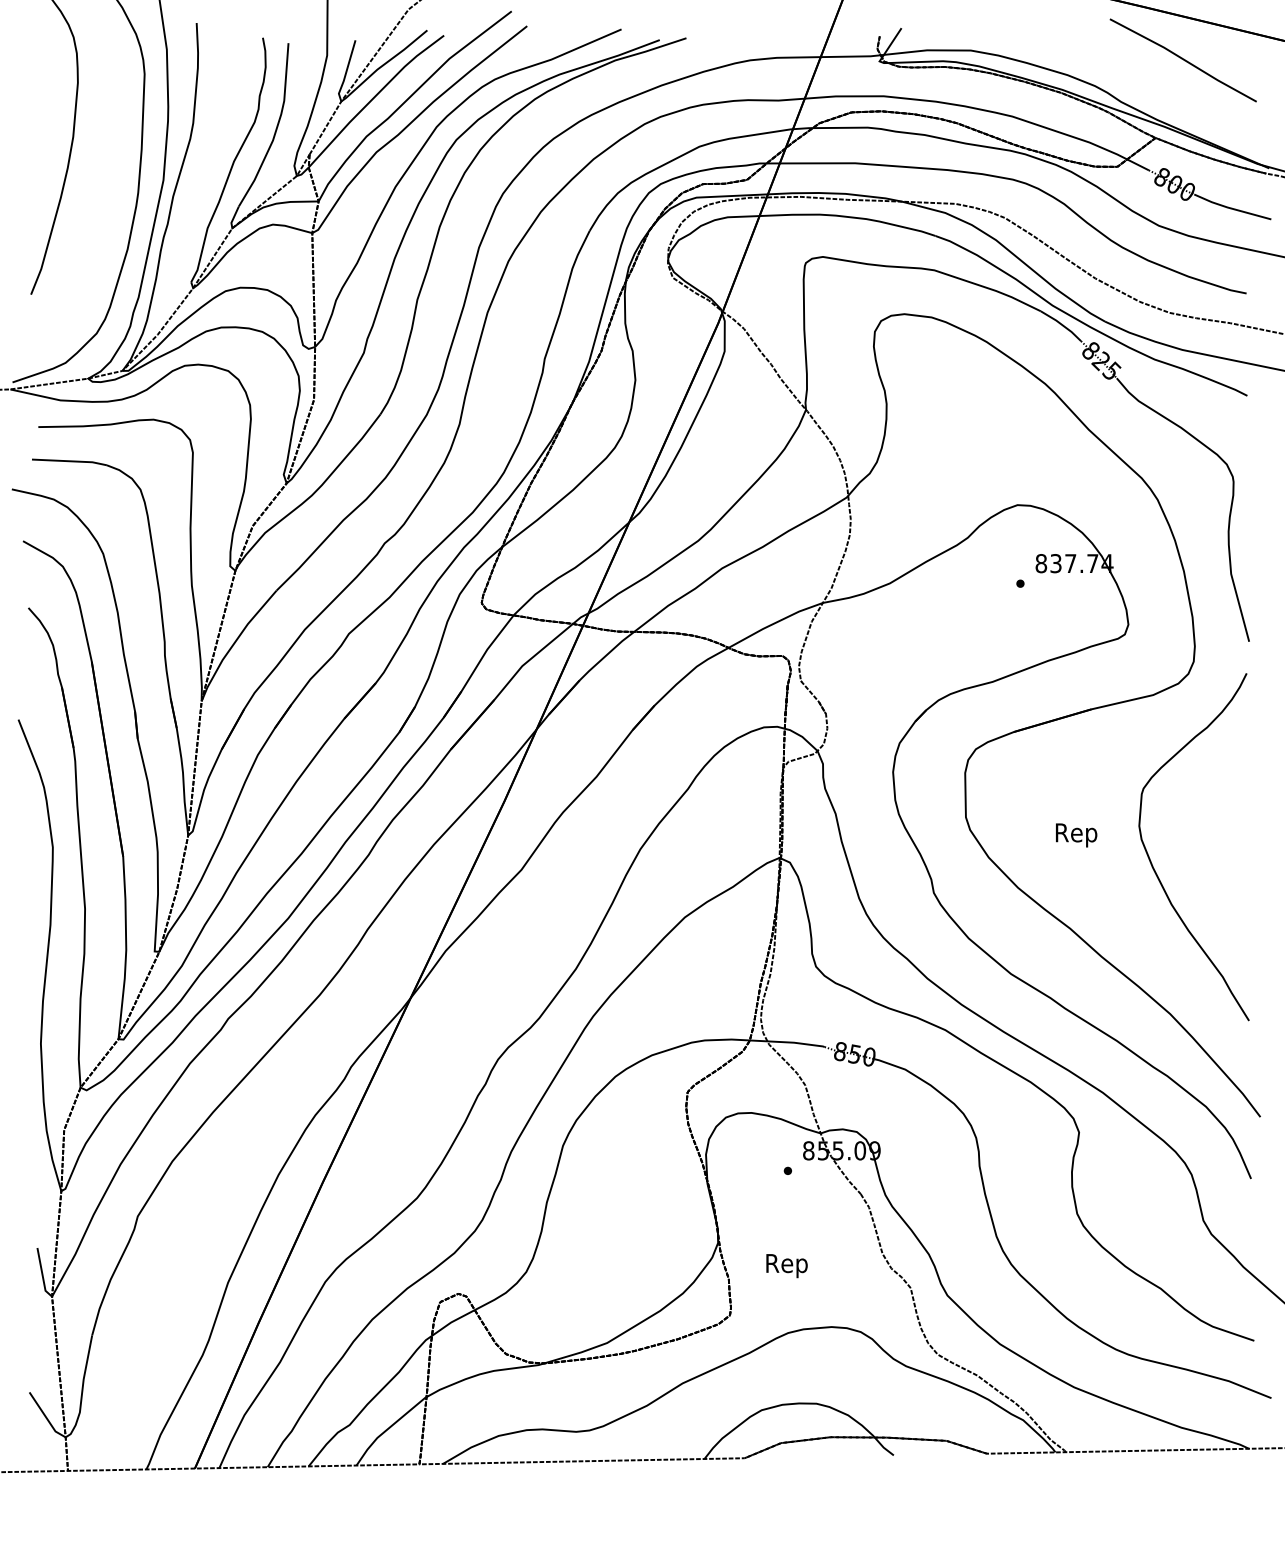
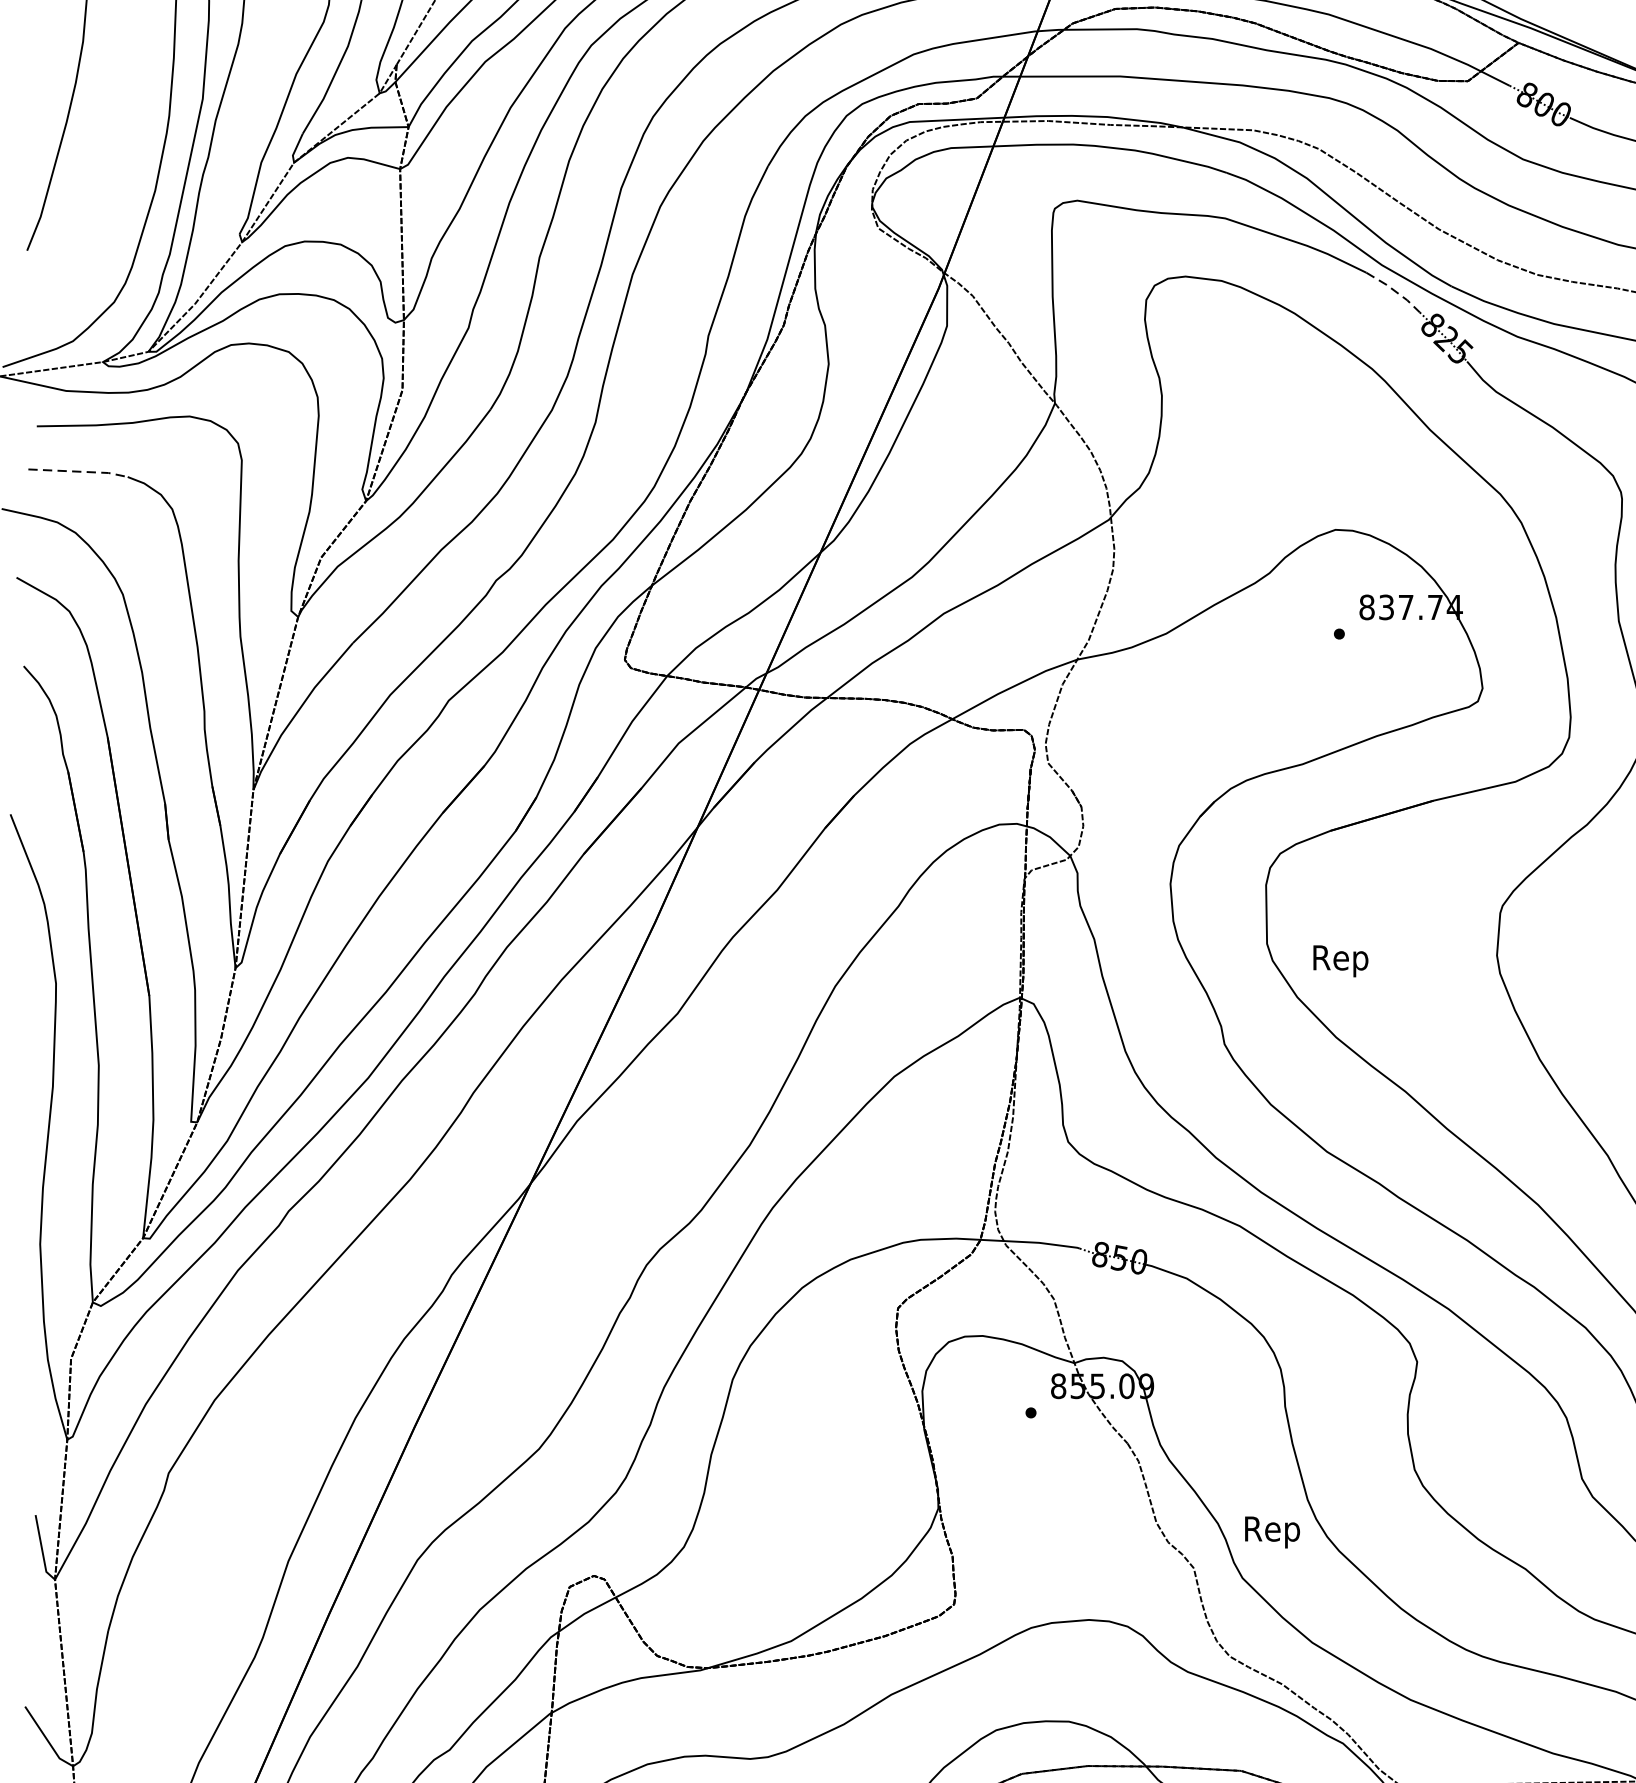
line: (1062, 325) -> (1395, 291), solid -> dashed
line: (70, 461) -> (79, 471), solid -> dashed
text: (1076, 835) -> (1340, 961), moved
text: (786, 1266) -> (1271, 1533), moved

